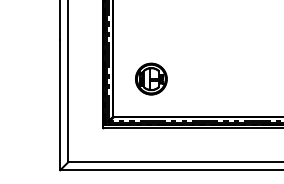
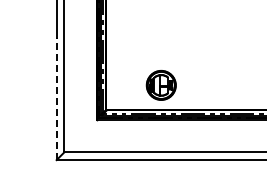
part: (150, 79) -> (160, 85), moved
line: (60, 104) -> (56, 98), solid -> dashed

